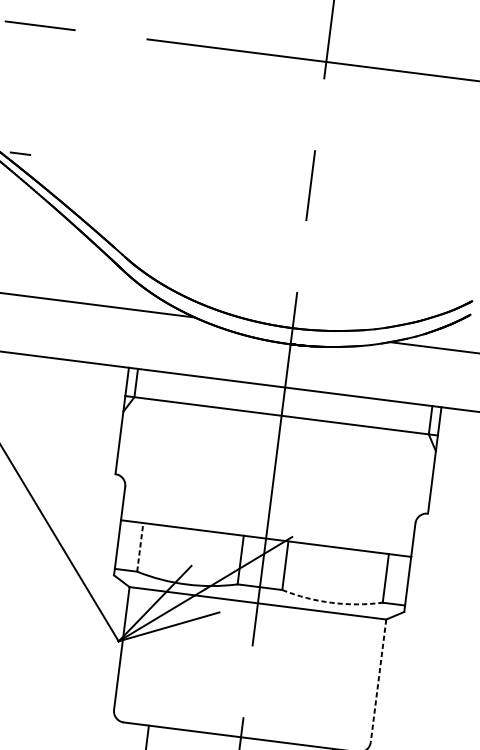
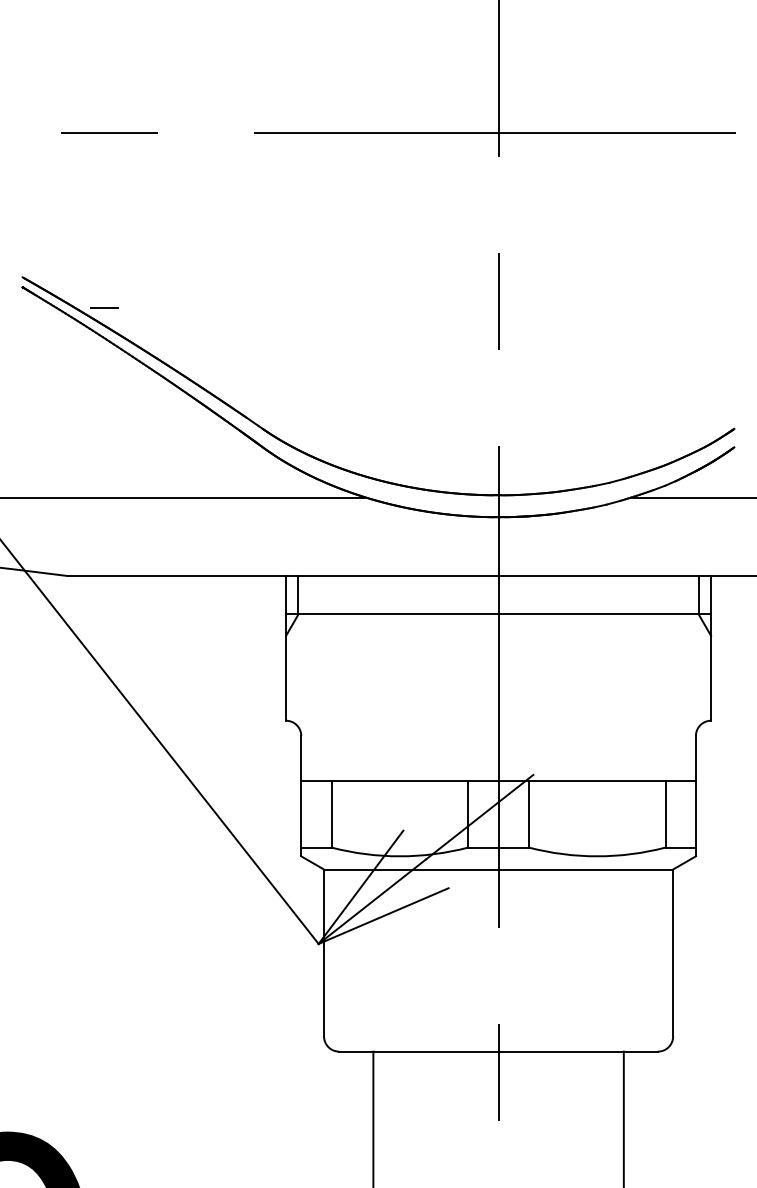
line: (140, 547) -> (331, 814), dashed -> solid
arc: (331, 602) -> (597, 856), dashed -> solid
line: (378, 681) -> (673, 953), dashed -> solid

